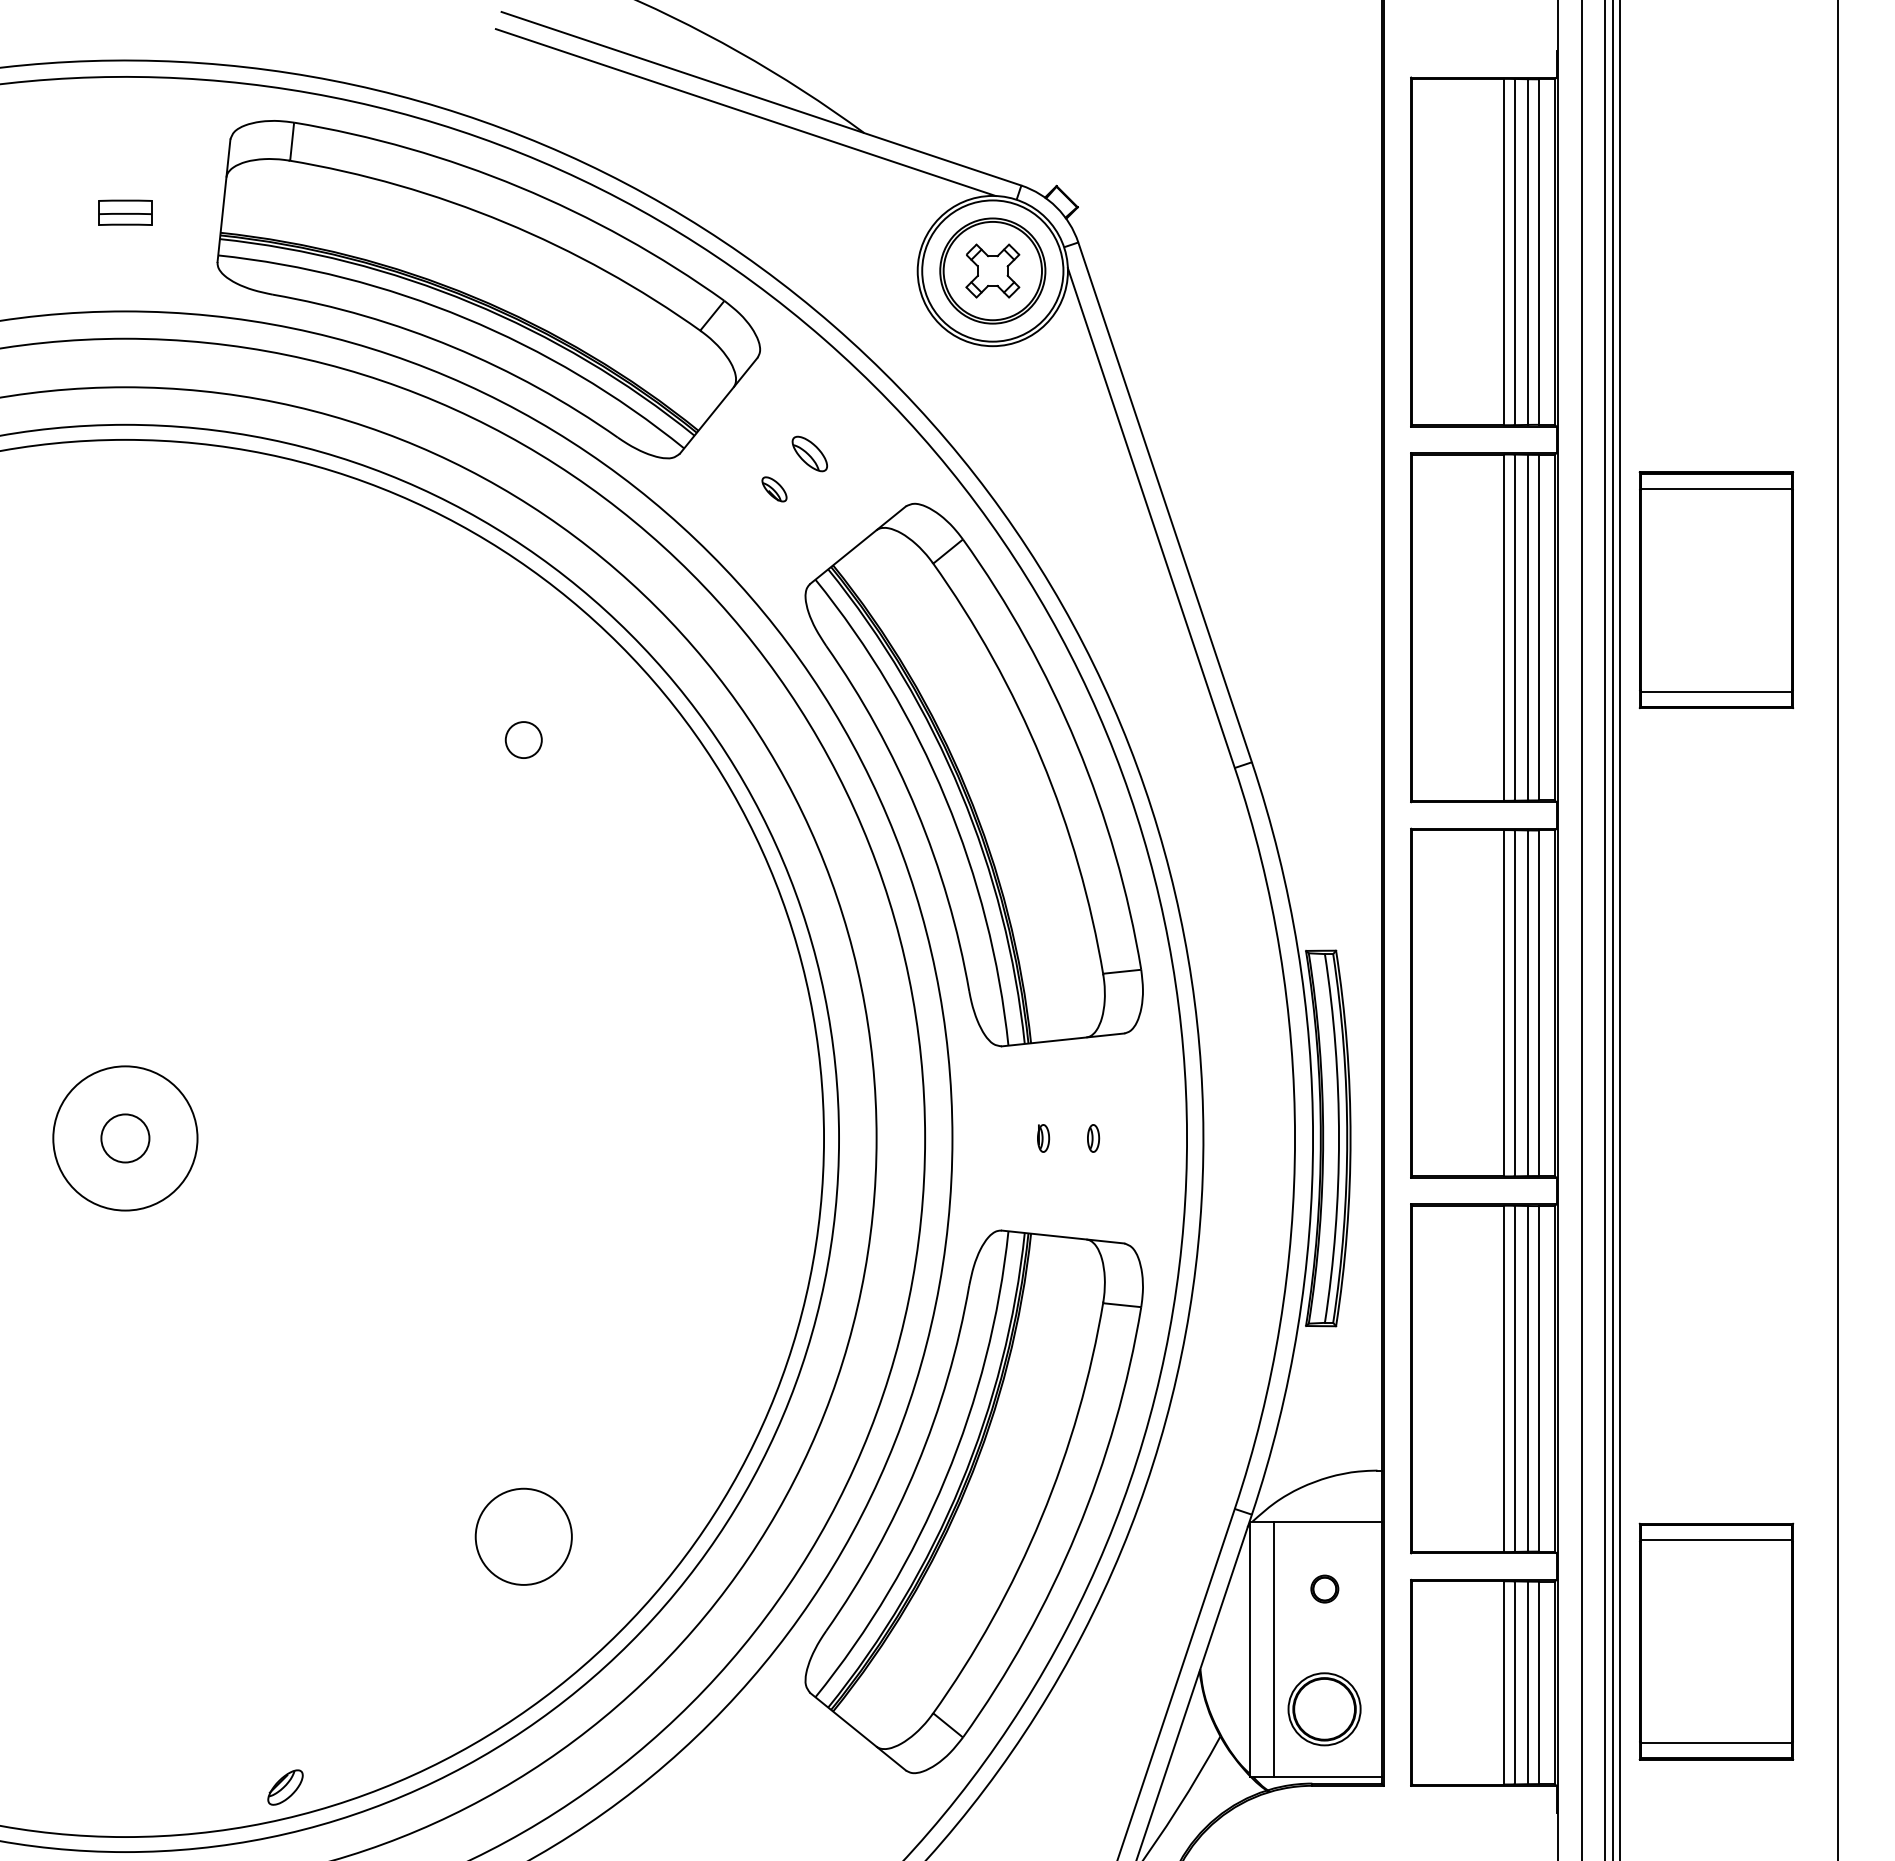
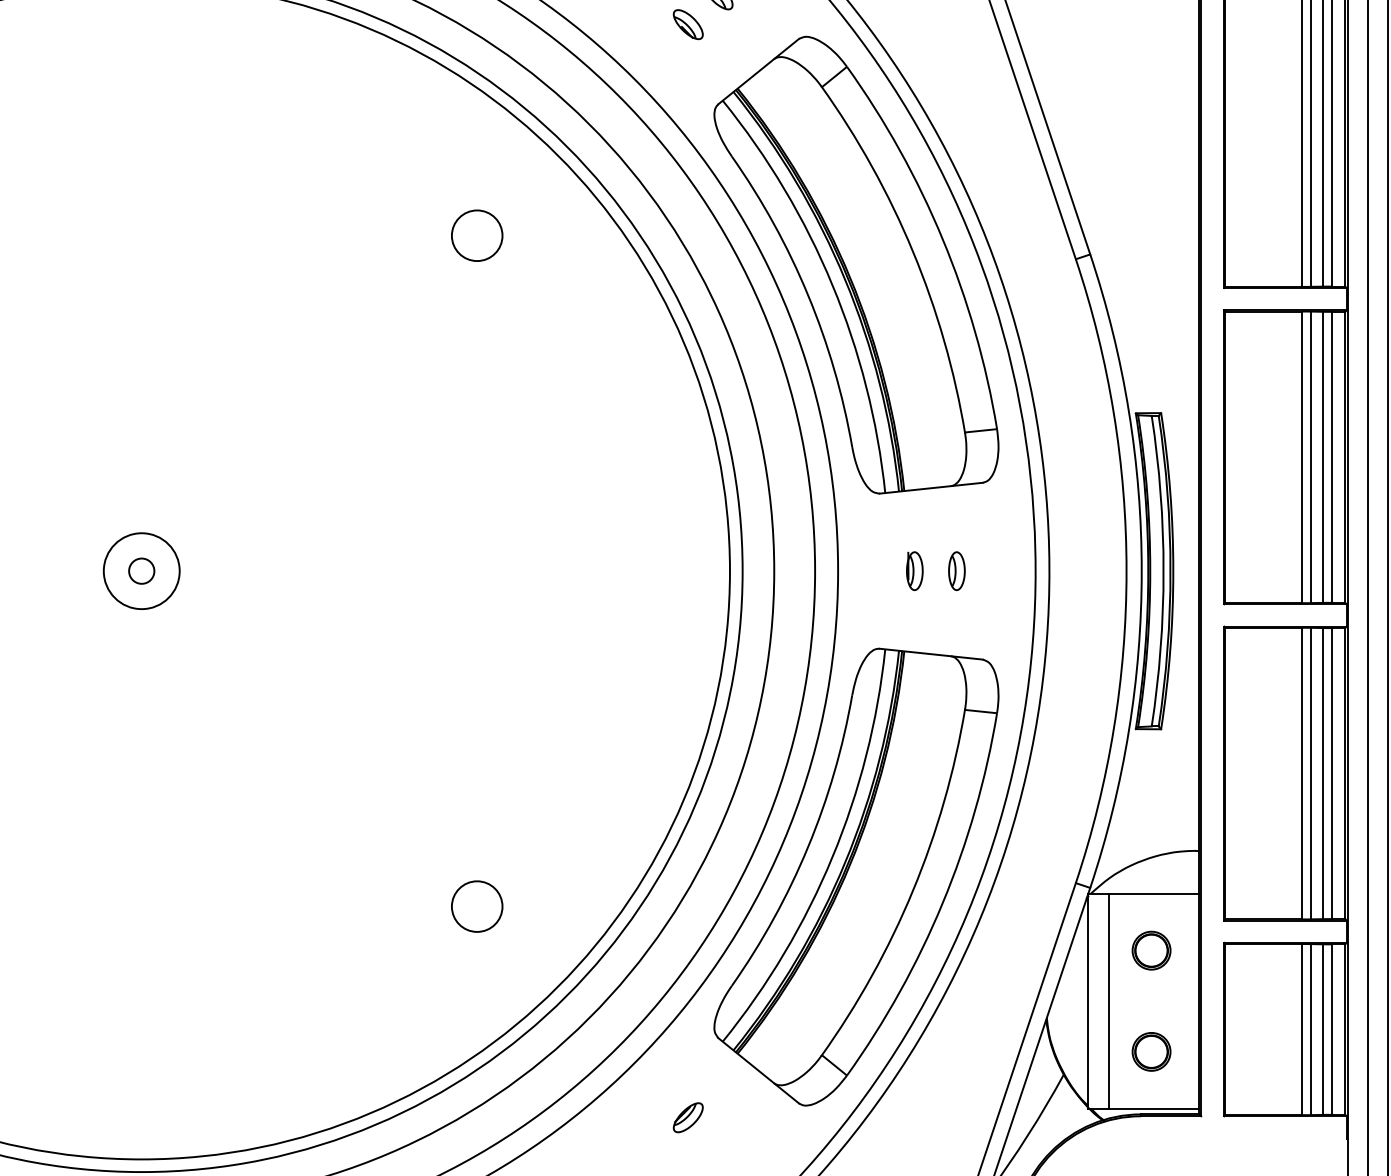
part: (774, 489) -> (688, 24), size x1.43
circle: (523, 740) -> (476, 236), size x1.67
circle: (125, 1138) -> (141, 571), size x0.62
circle: (125, 1138) -> (141, 571), size x0.62
part: (1043, 1138) -> (914, 571), size x1.67
part: (1093, 1138) -> (956, 571), size x1.67
circle: (523, 1536) -> (476, 906), size x0.62
part: (1324, 1588) -> (1151, 950), size x1.67
part: (1324, 1709) -> (1151, 1052), size x0.62
part: (285, 1787) -> (688, 1117), moved

